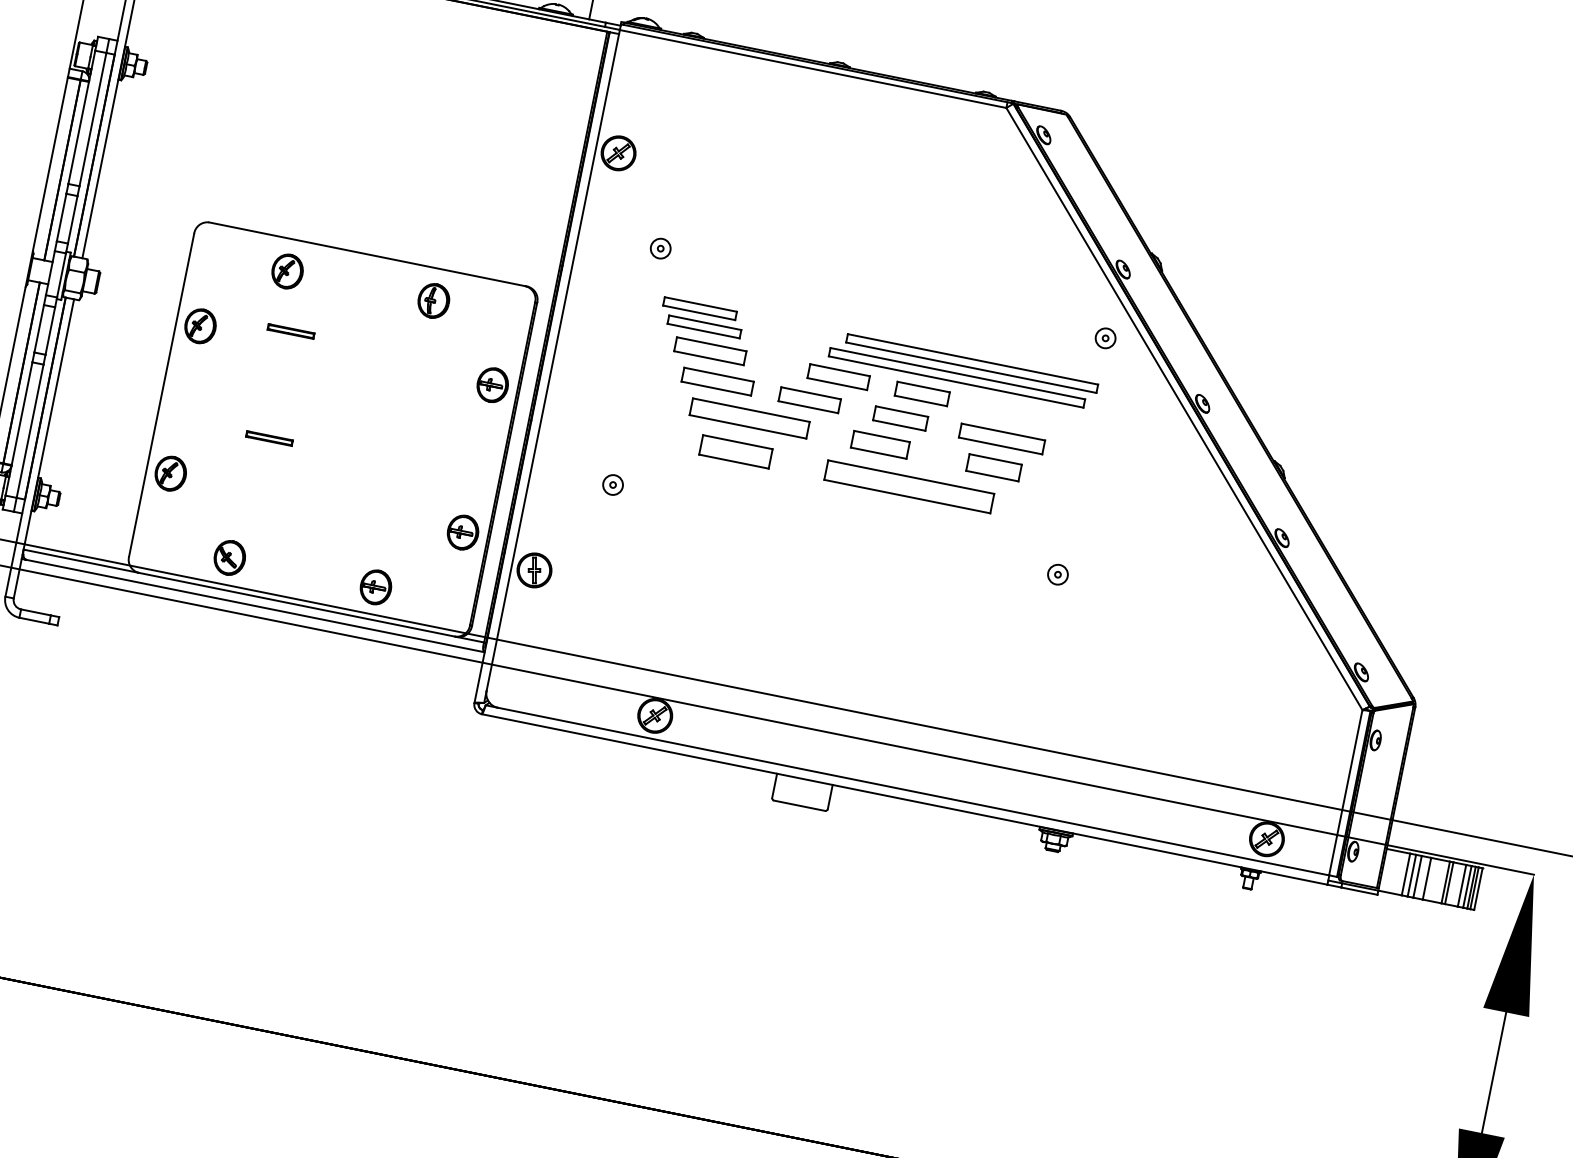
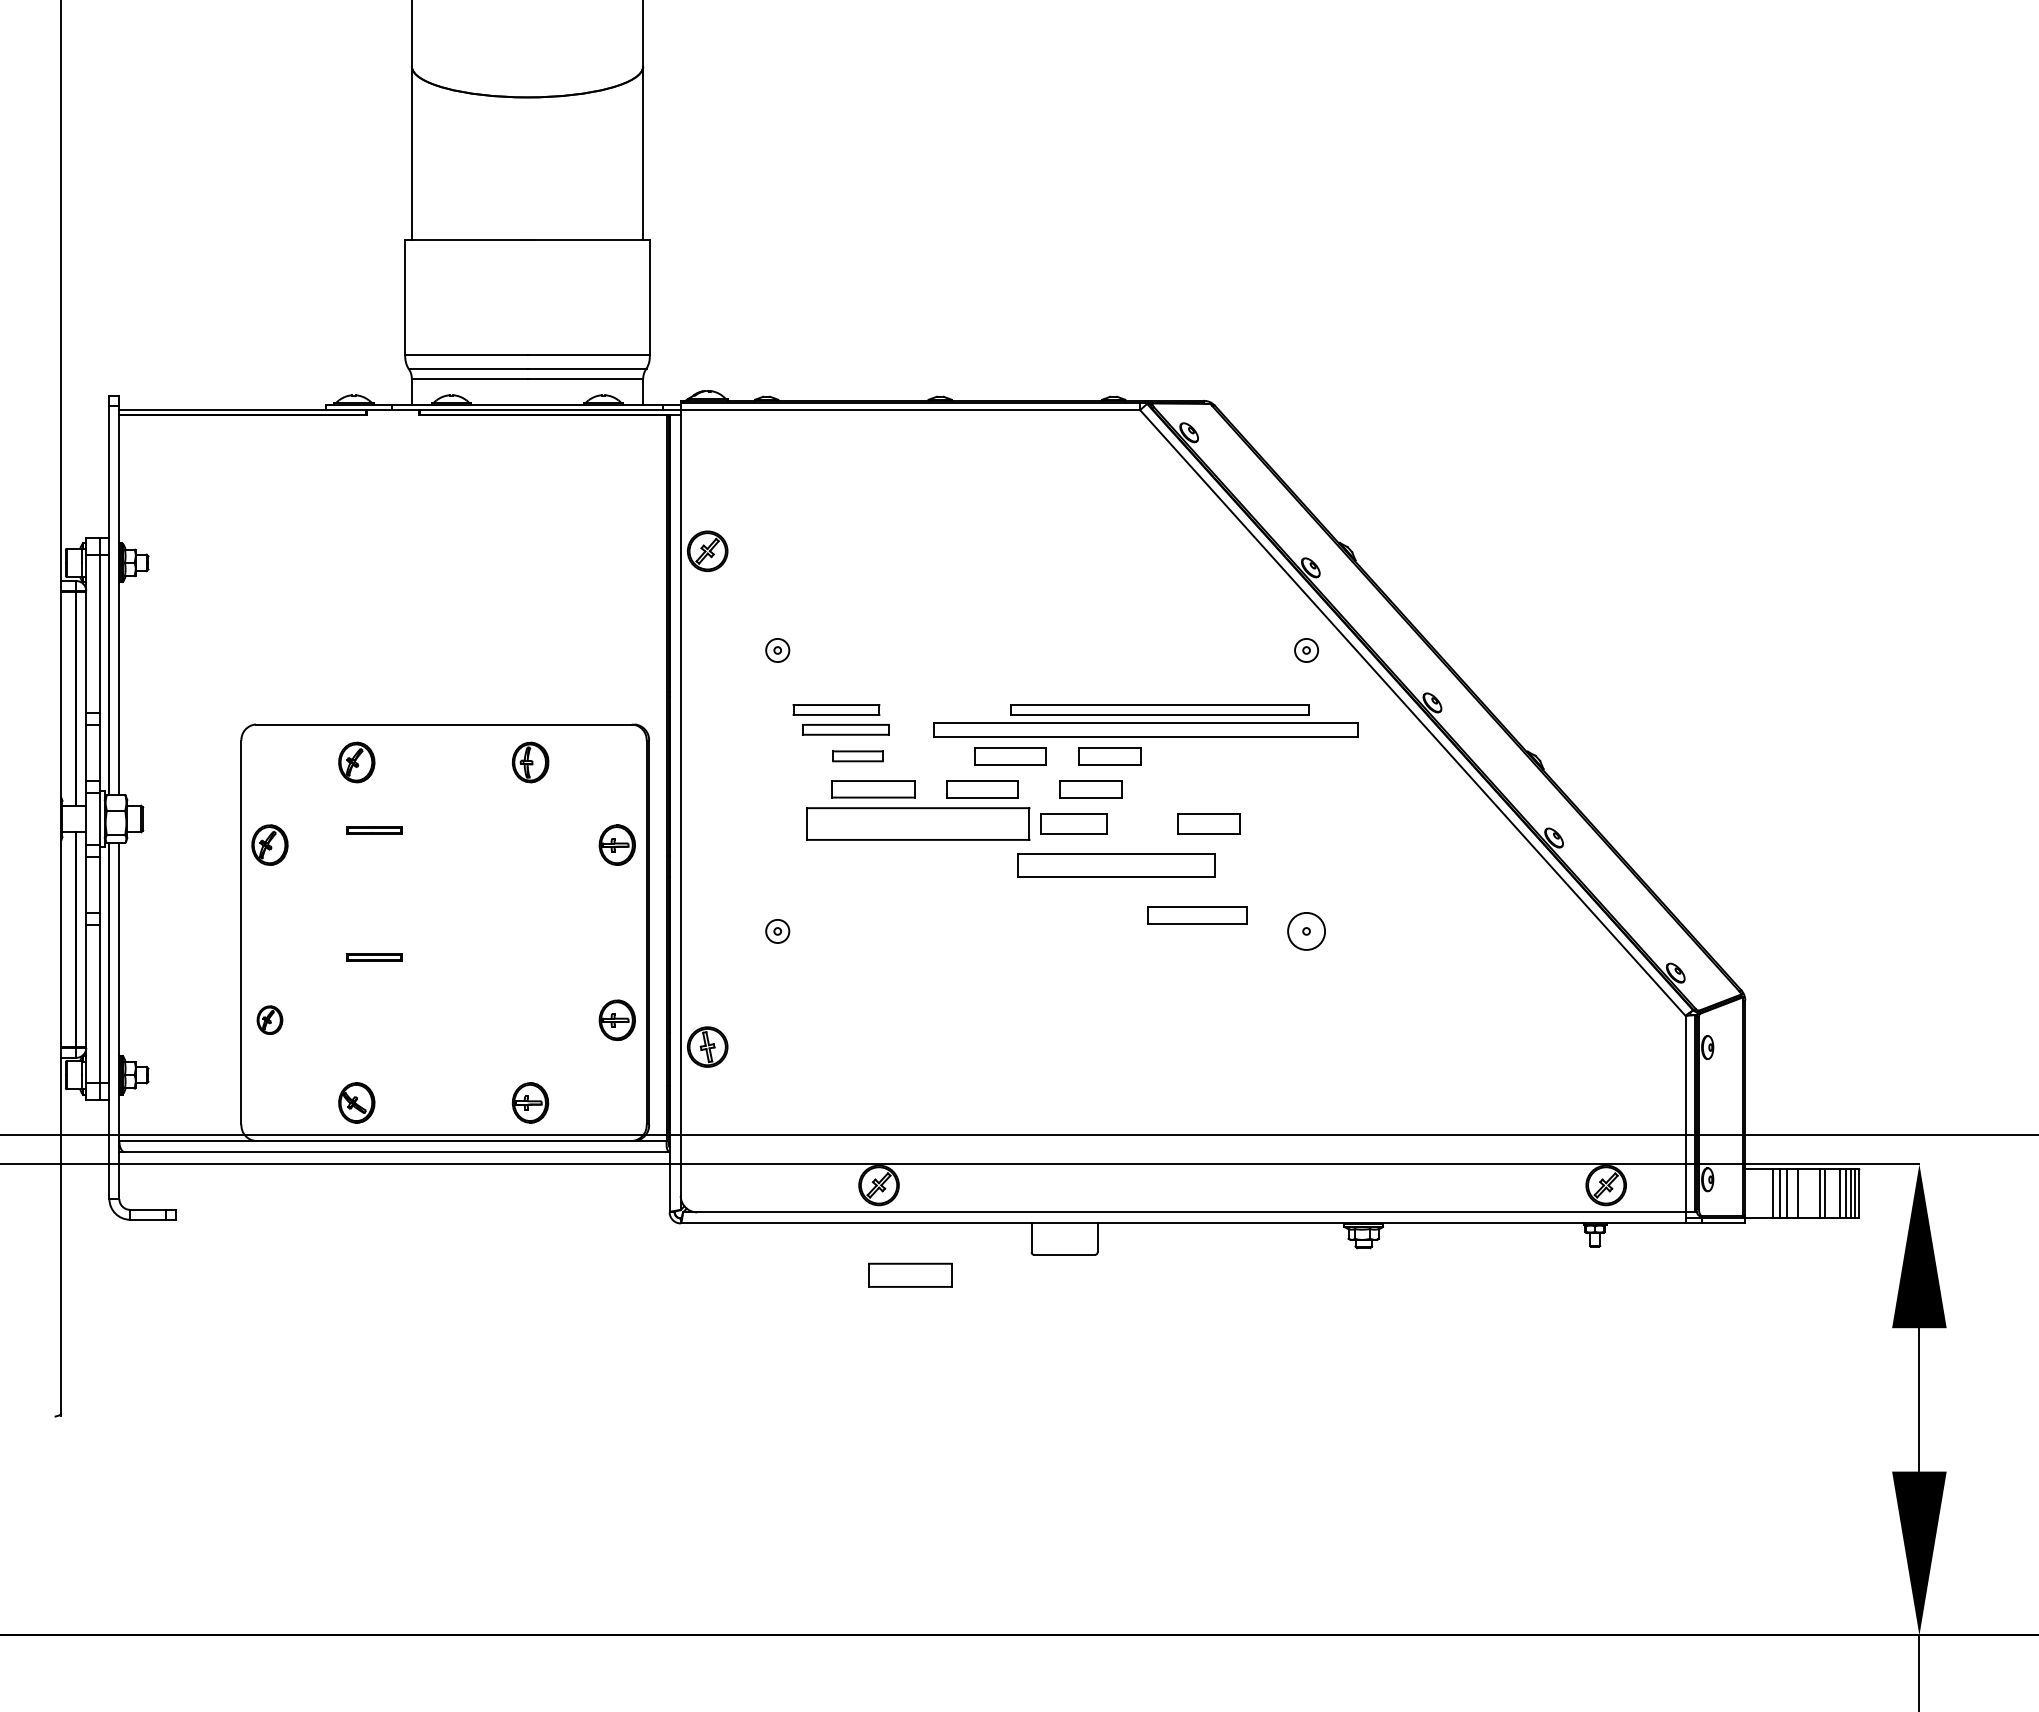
part: (709, 351) -> (857, 756), size x0.6
part: (956, 377) -> (1145, 729), size x1.4
part: (749, 418) -> (918, 823), size x1.6
part: (1002, 439) -> (1197, 915), moved
part: (736, 451) -> (910, 1274), moved
part: (170, 472) -> (269, 1019), size x0.7
circle: (1057, 574) -> (1306, 931), size x1.6

